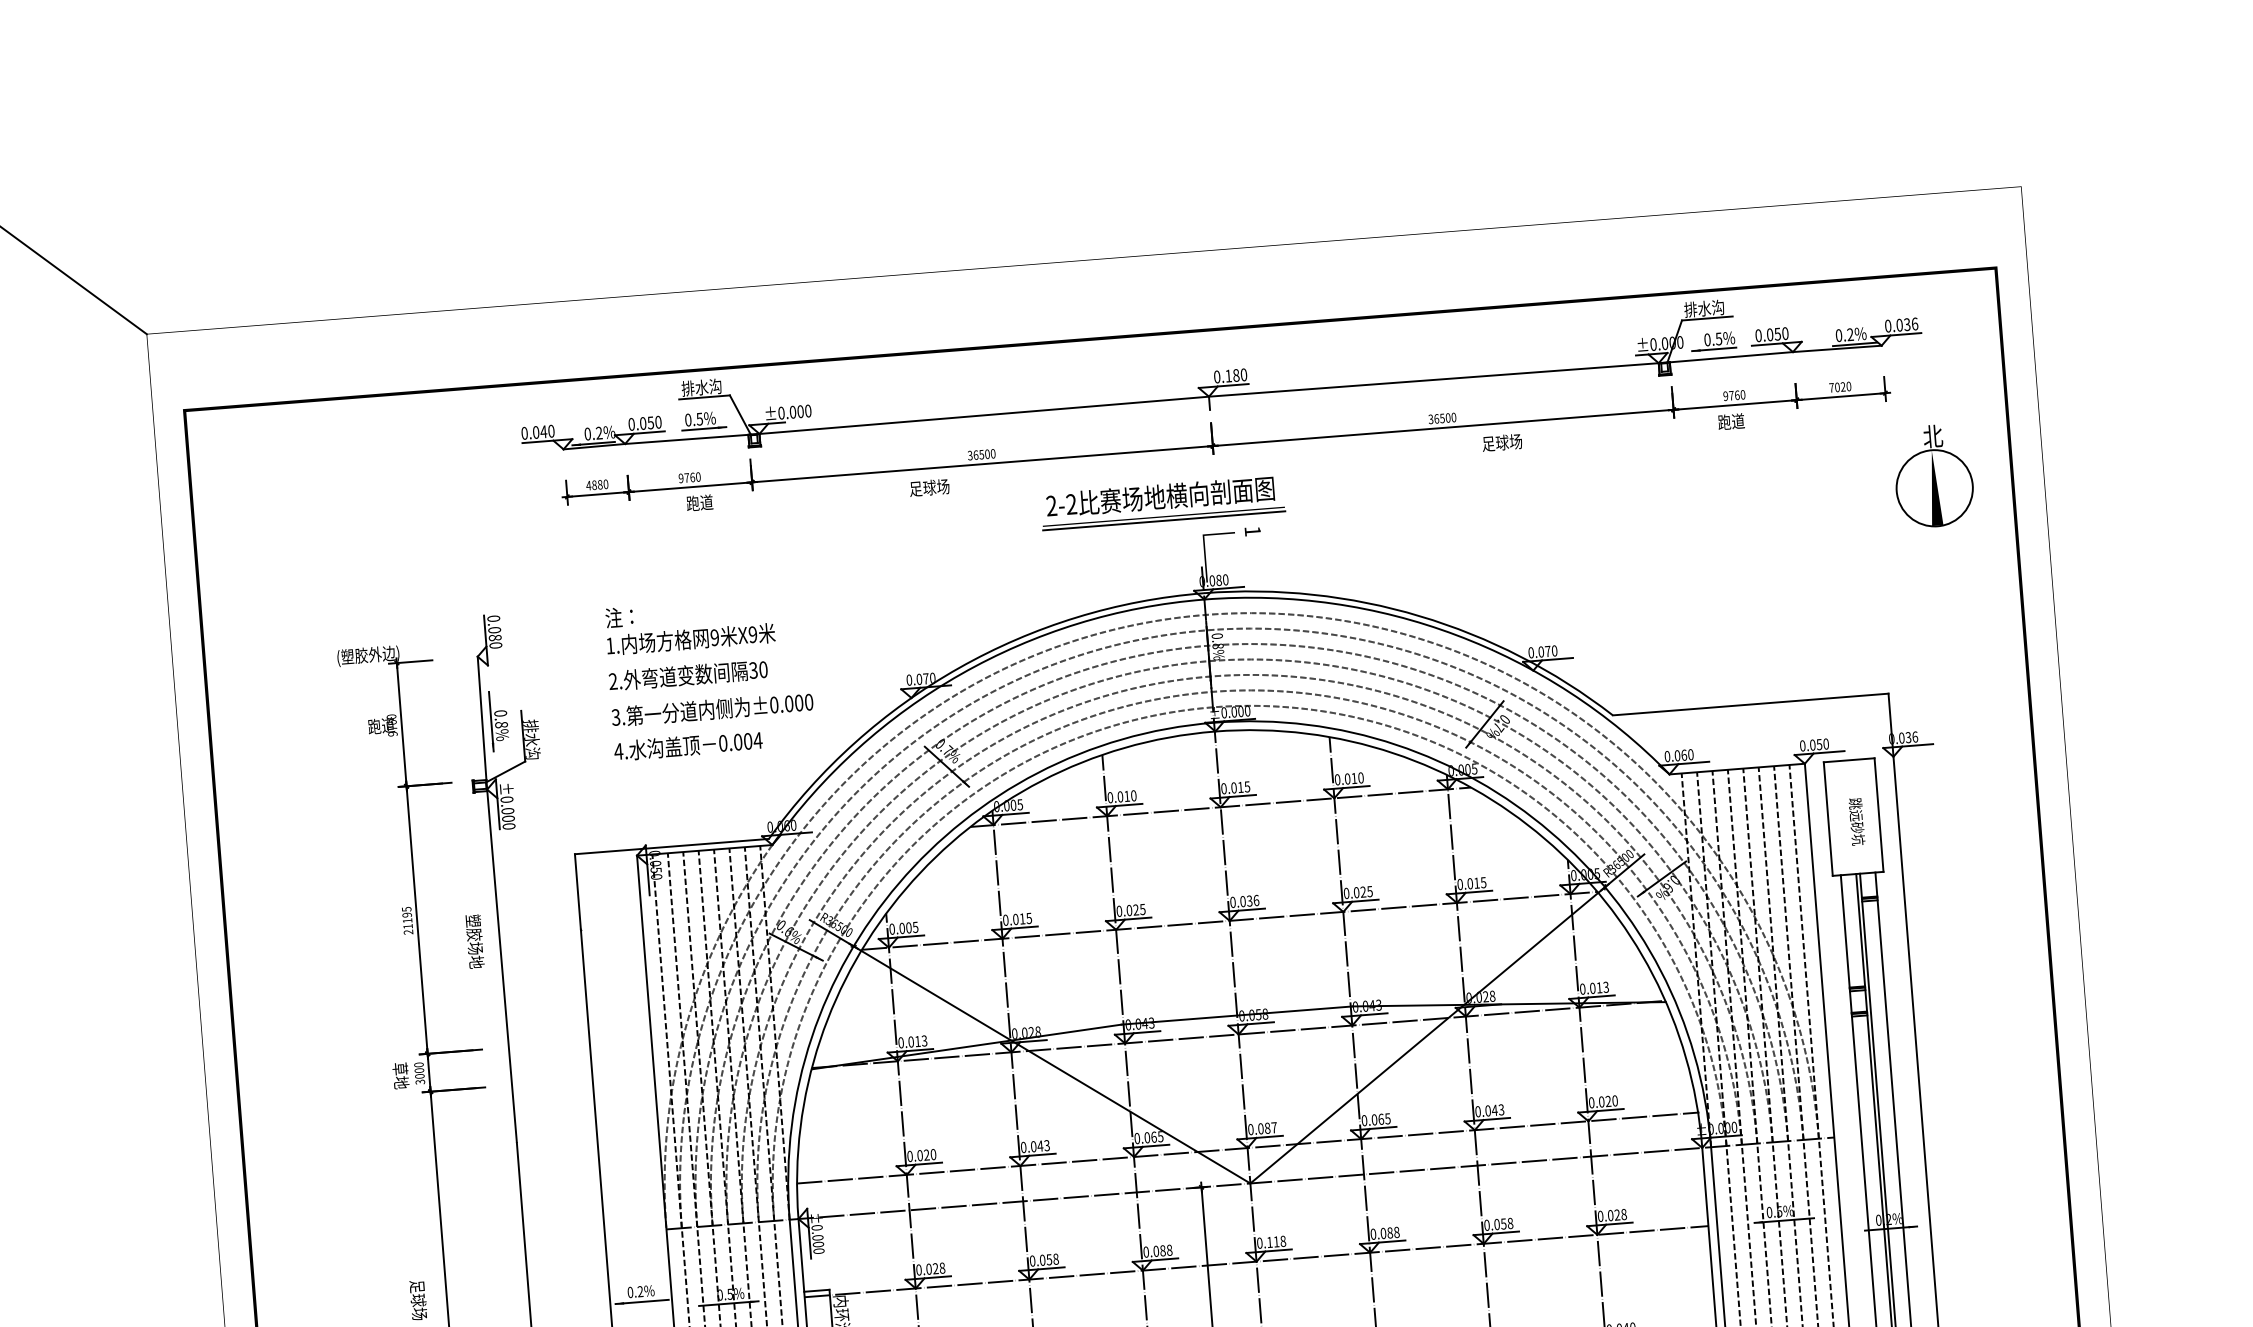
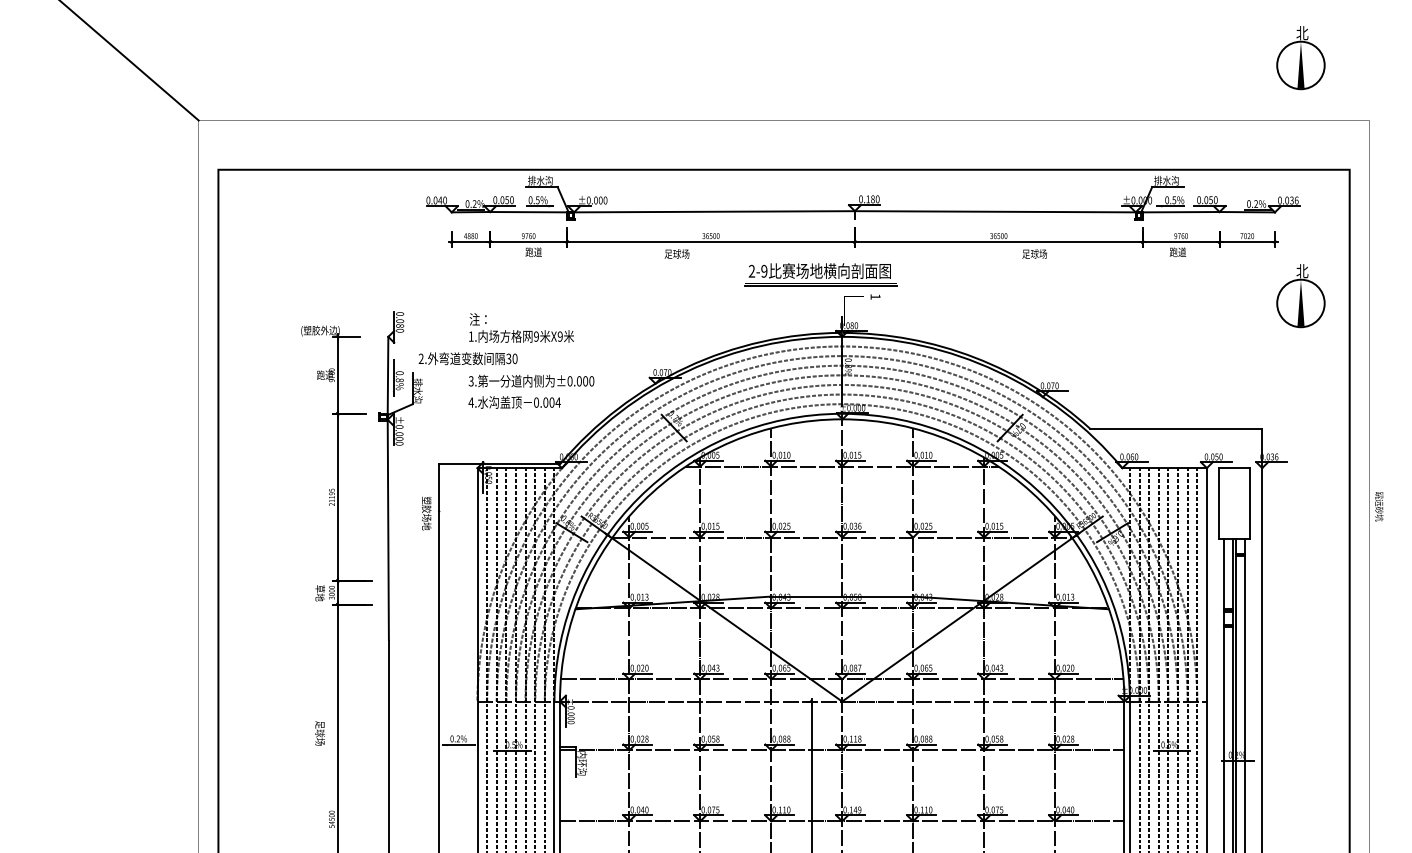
part: (1903, 96) -> (1300, 58), added
text: (1071, 504) -> (764, 271), 2-2 -> 2-9
text: (687, 675) -> (467, 358), moved
text: (1857, 821) -> (1379, 506), moved
text: (474, 941) -> (426, 513), moved

